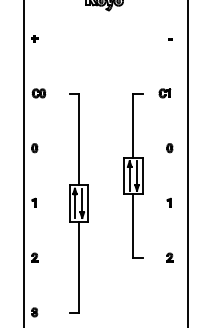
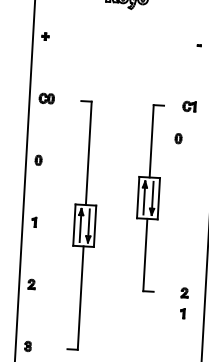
part: (169, 148) -> (178, 139), moved
part: (168, 202) -> (182, 313), moved

